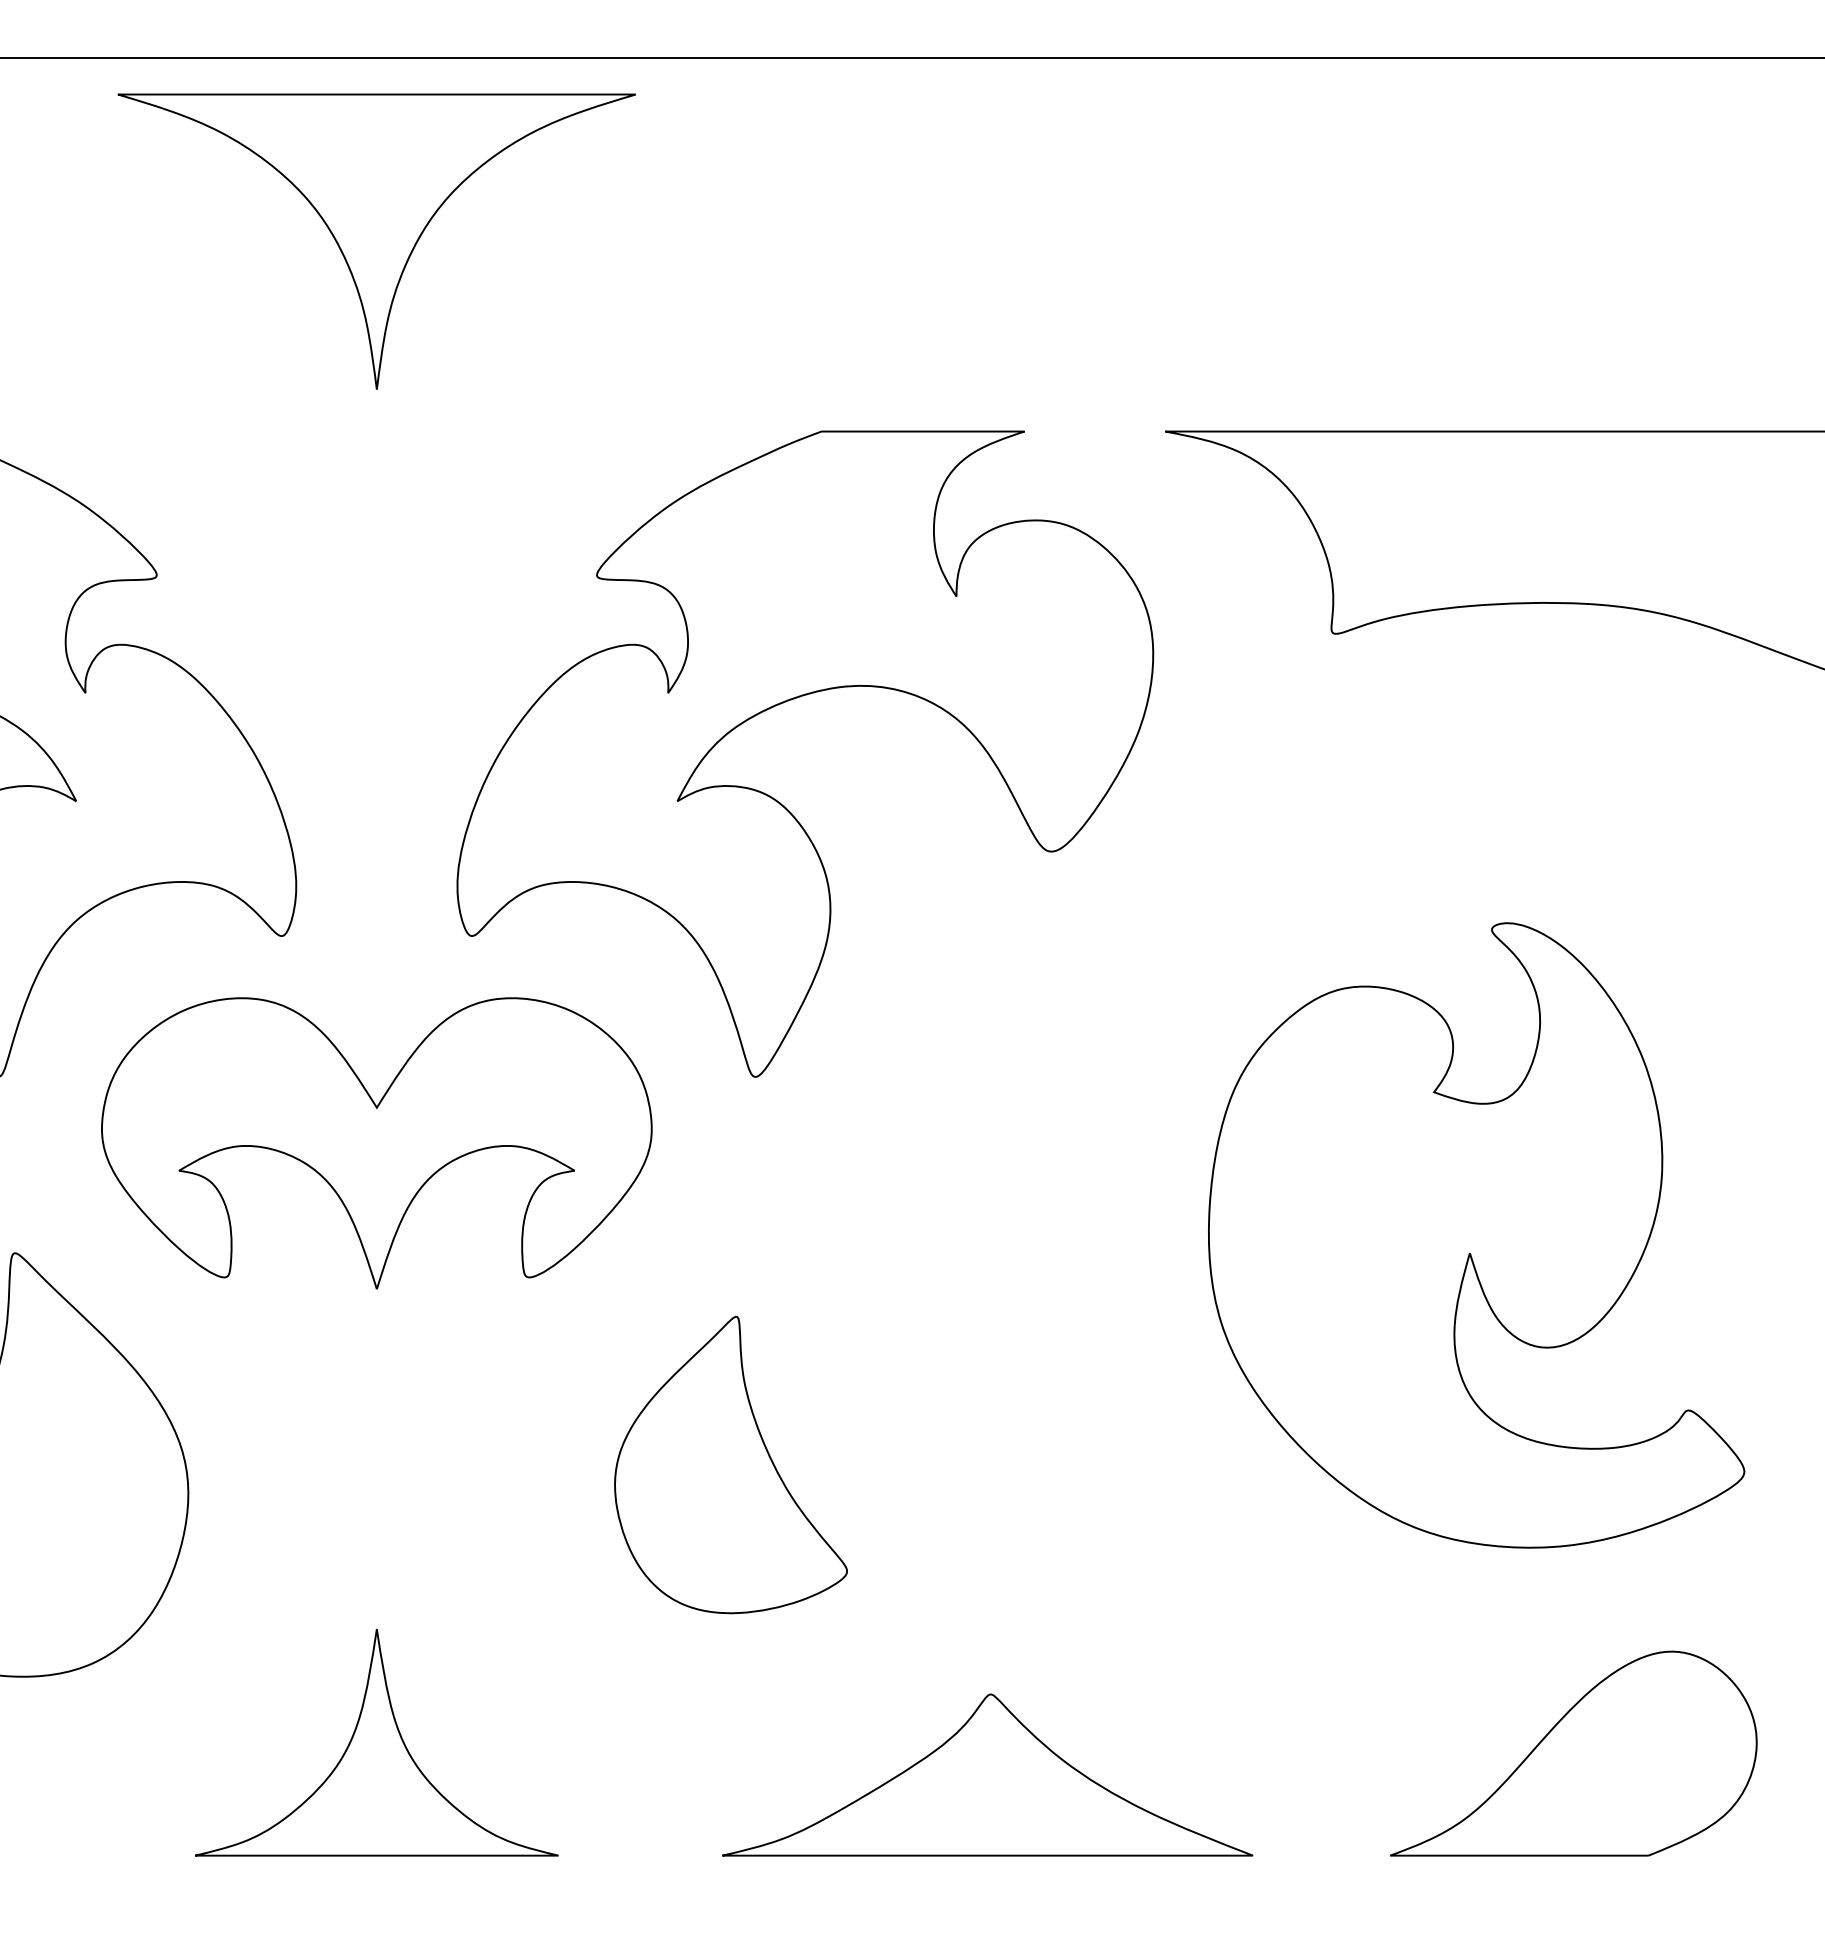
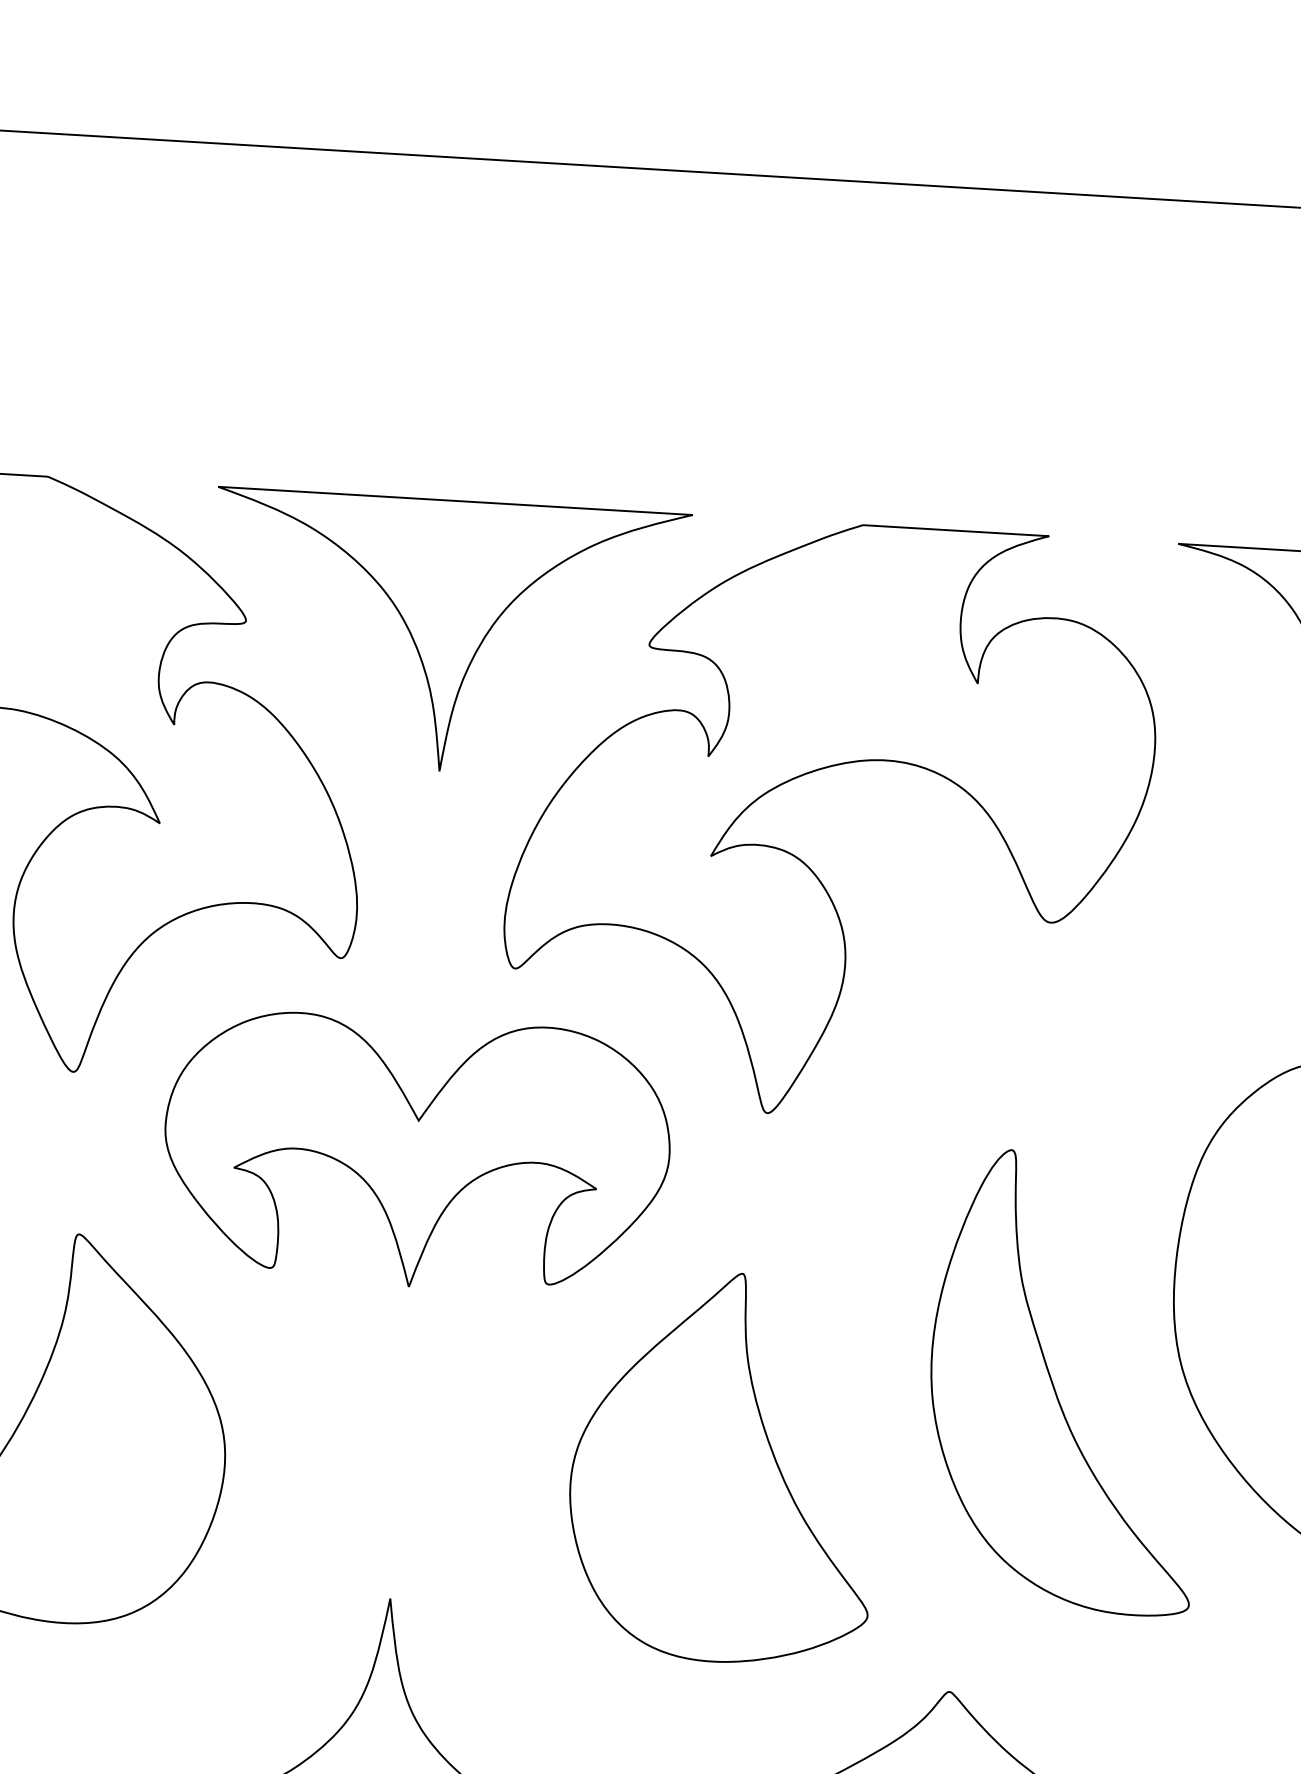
part: (376, 241) -> (447, 635), moved
part: (1084, 1353) -> (1053, 1384), added
part: (730, 1464) -> (723, 1466), size x1.43

